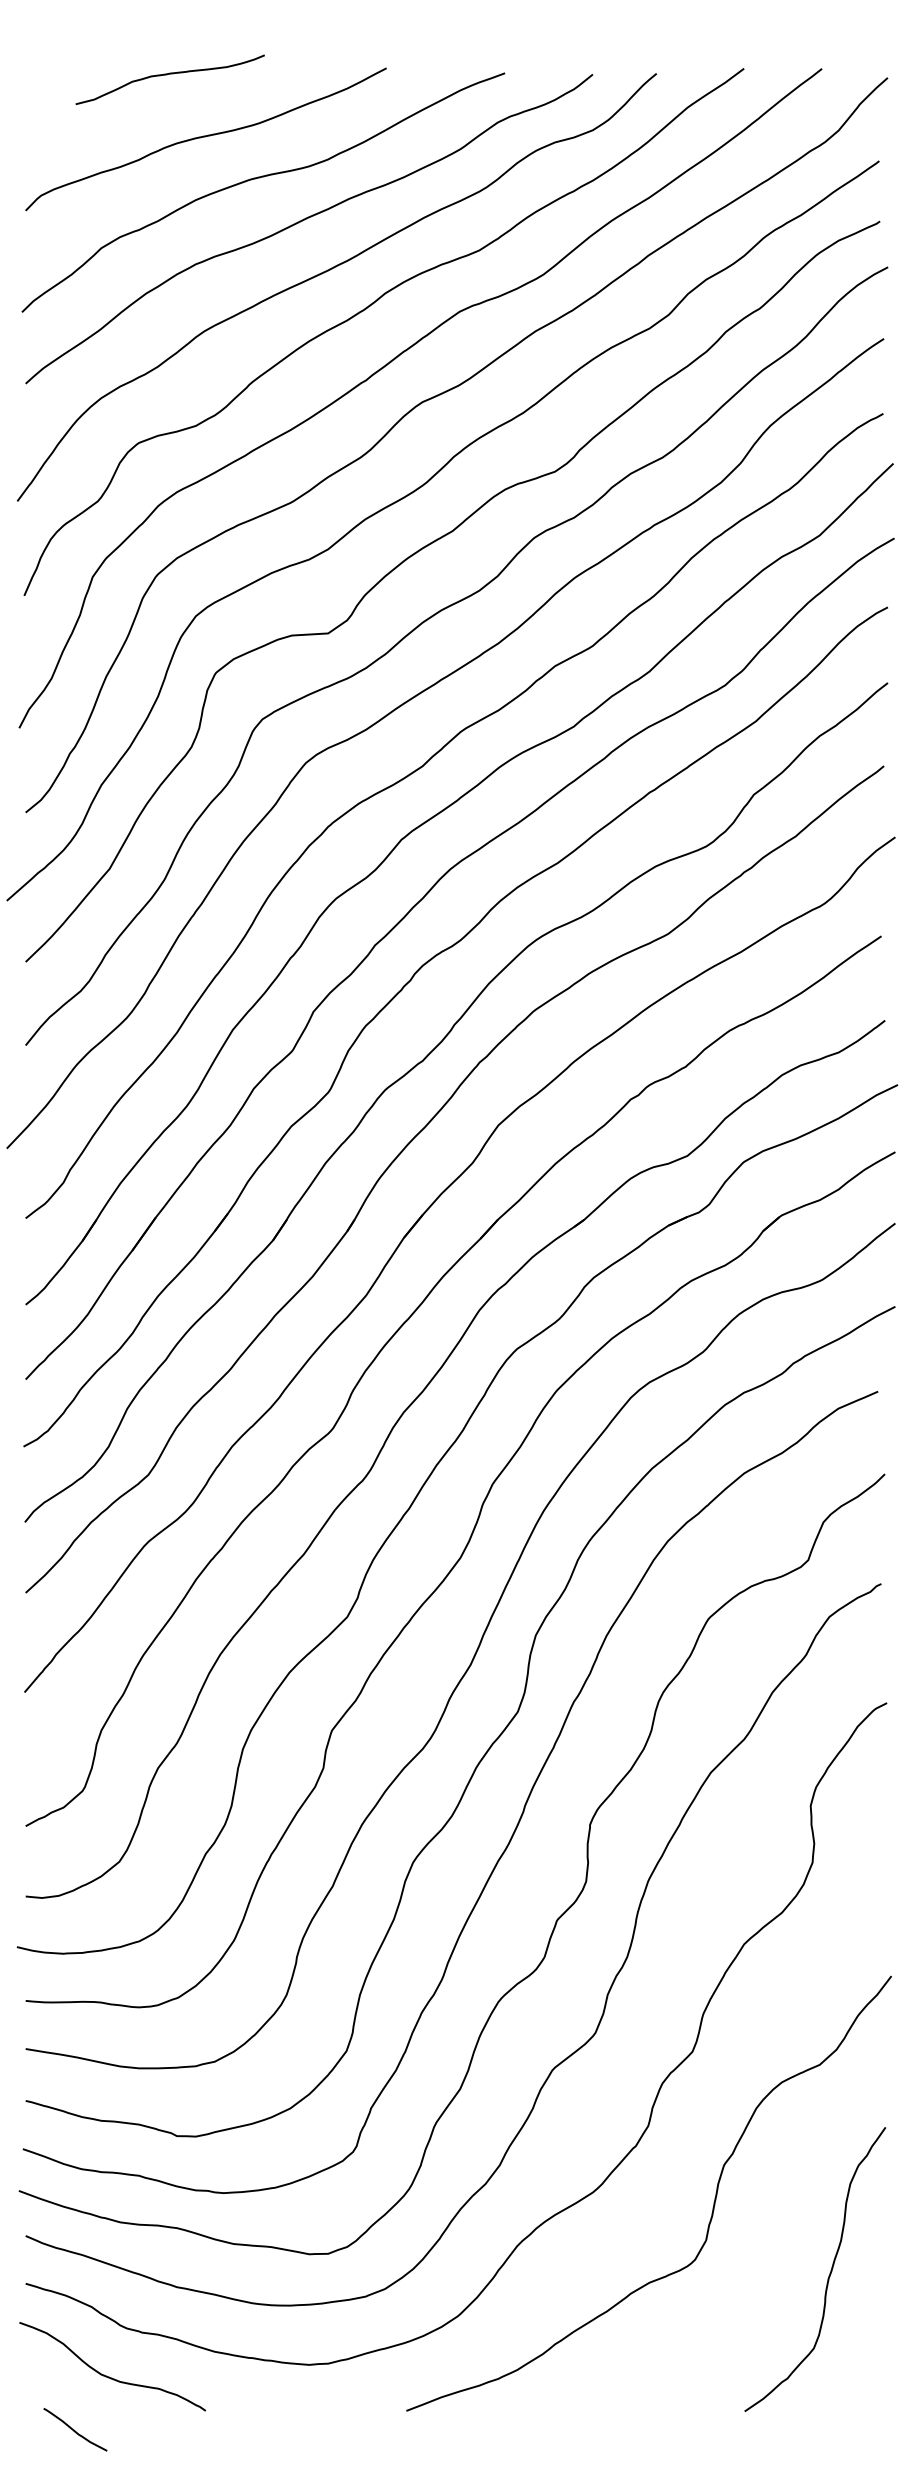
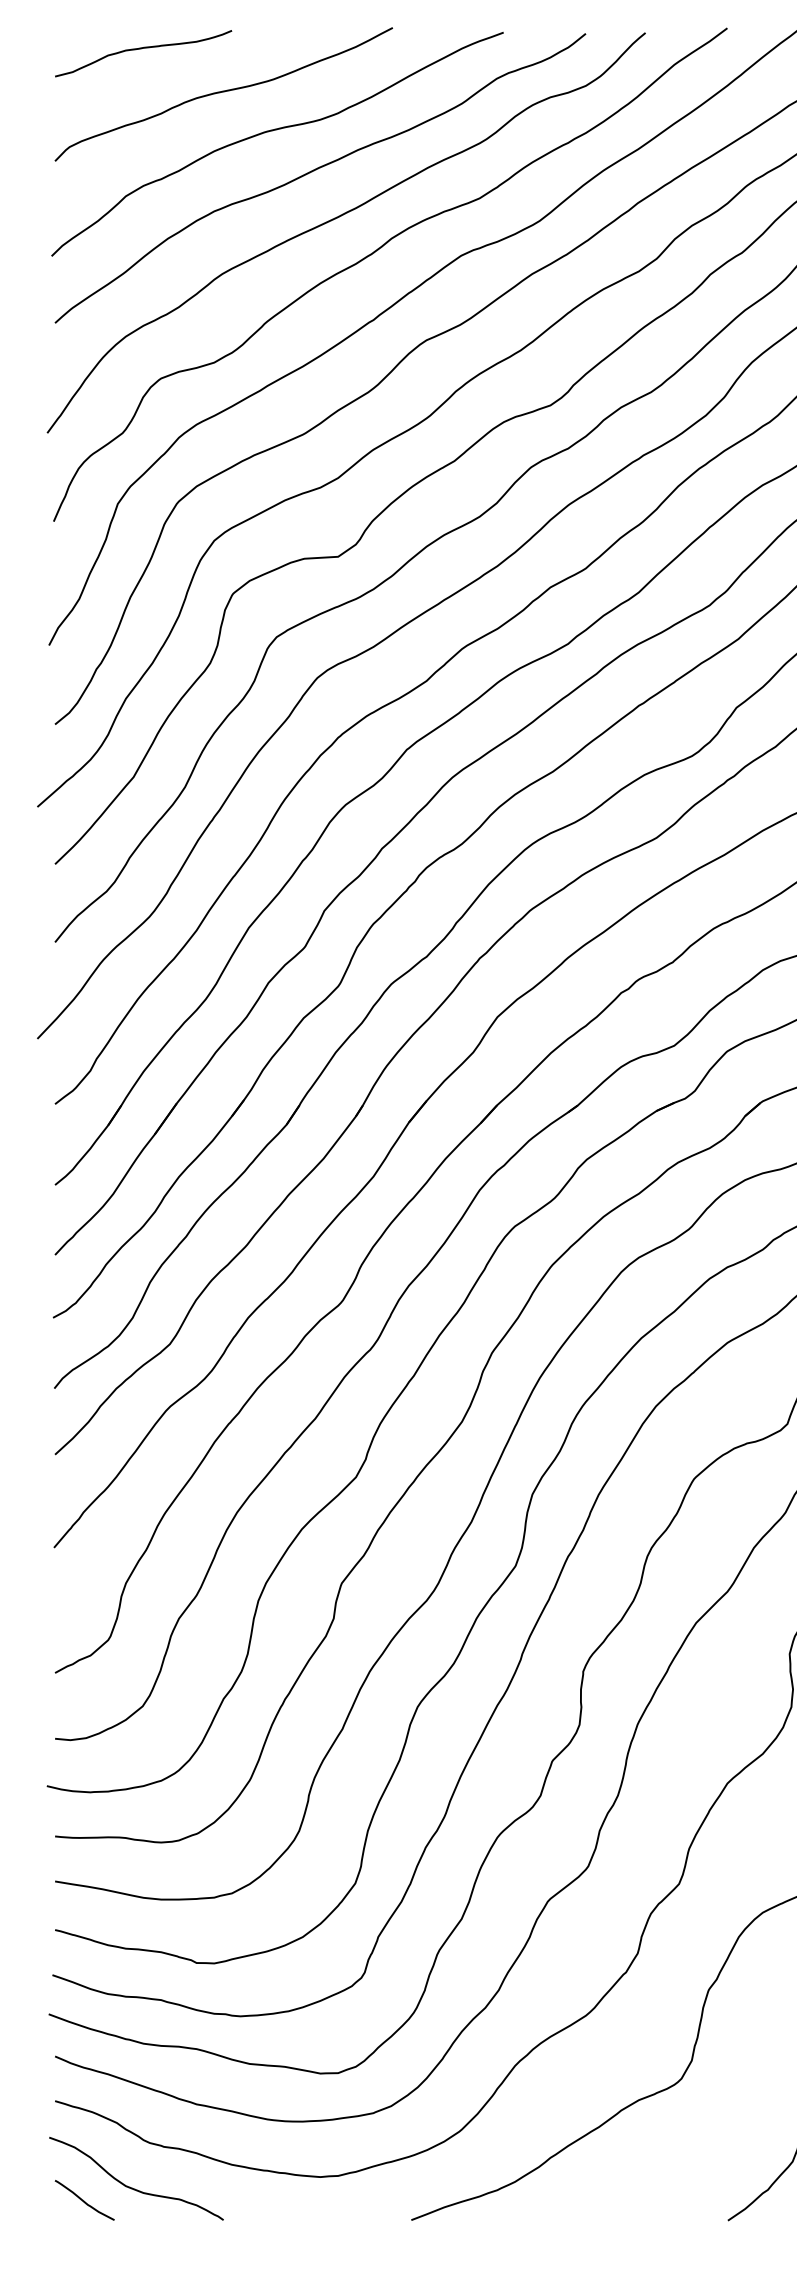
curve: (167, 75) -> (140, 49), moved
curve: (74, 2429) -> (83, 2200), moved

